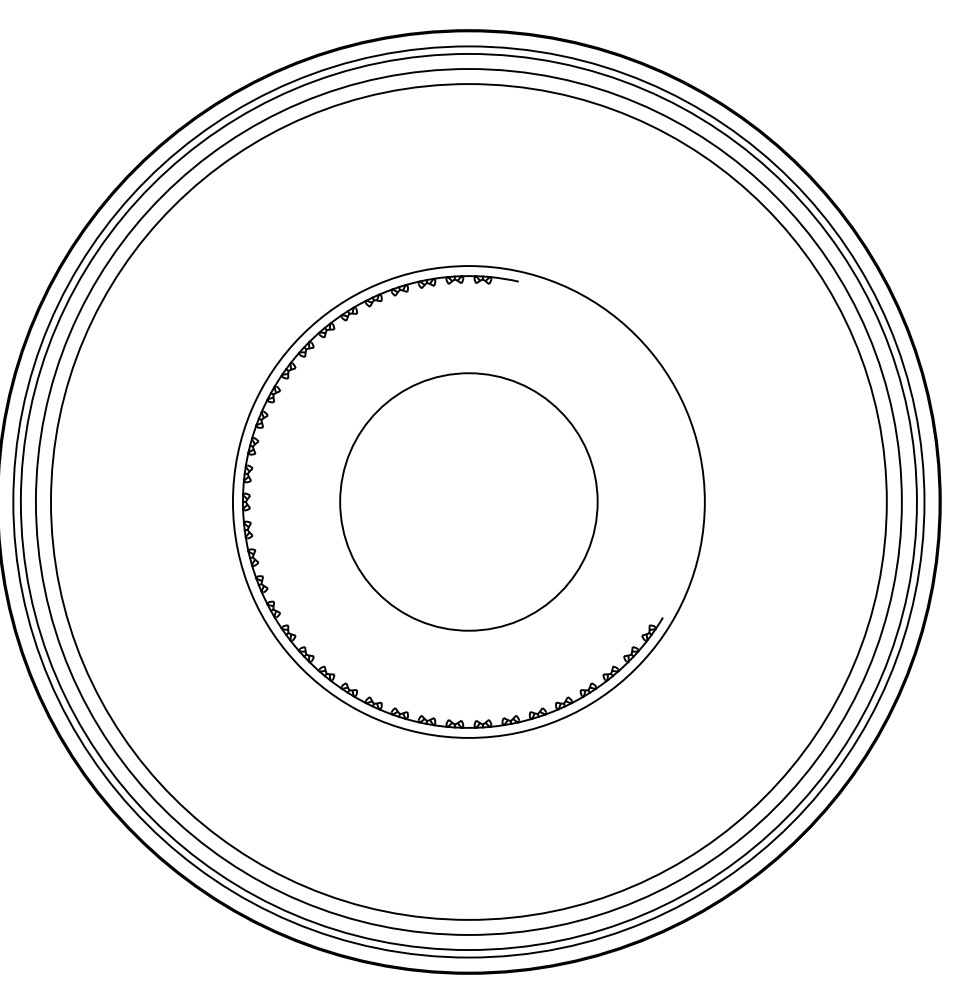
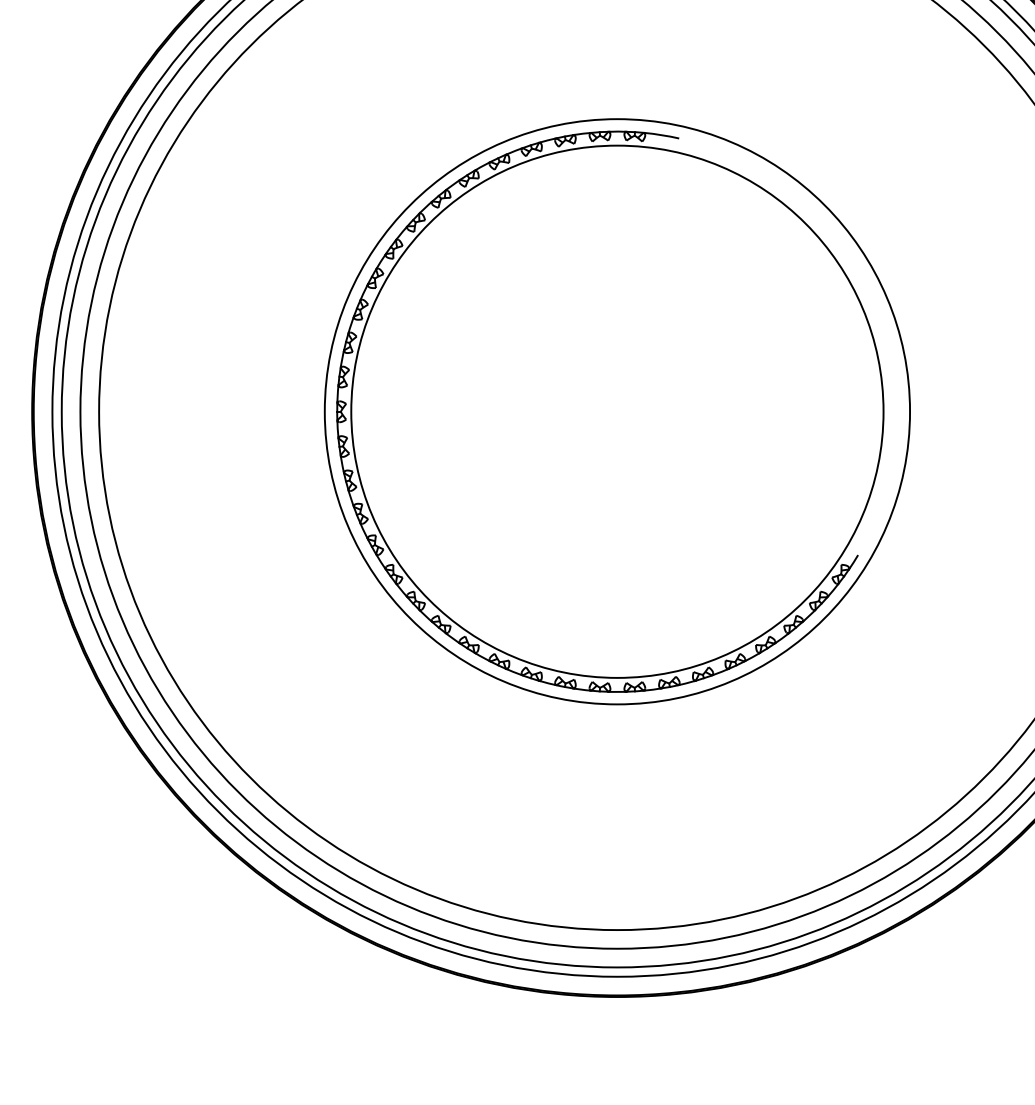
circle: (468, 501) -> (616, 411), size x1.67

